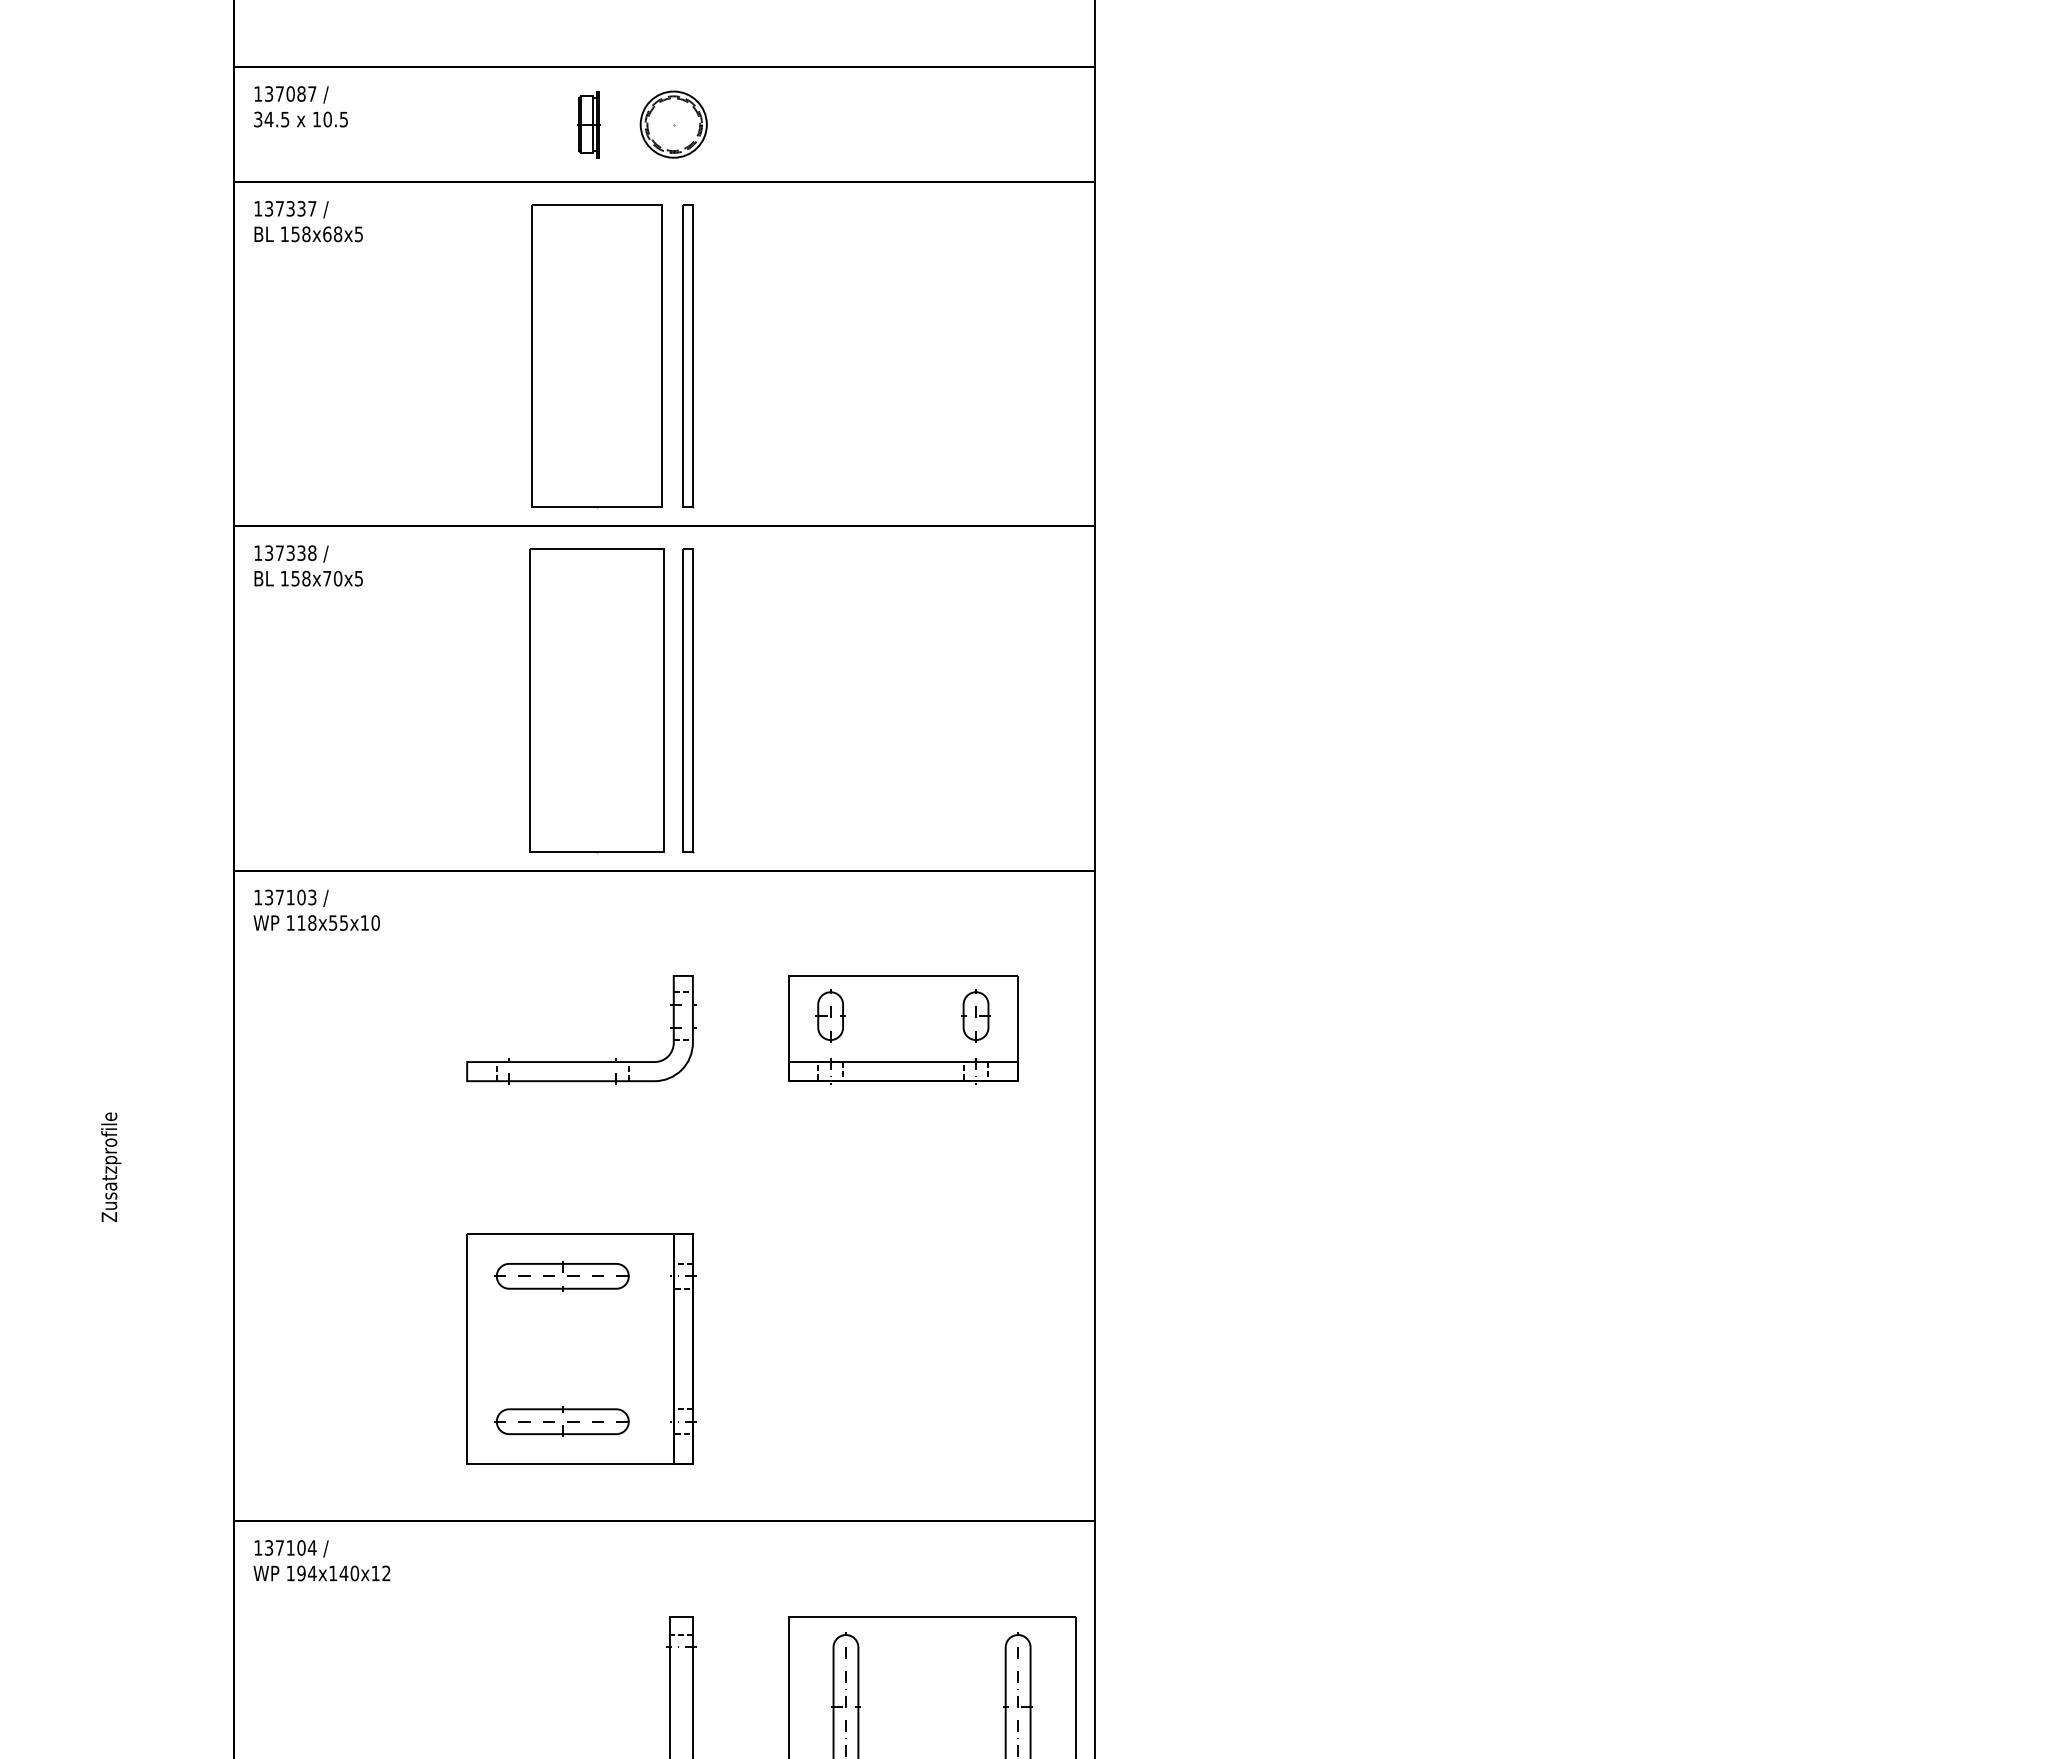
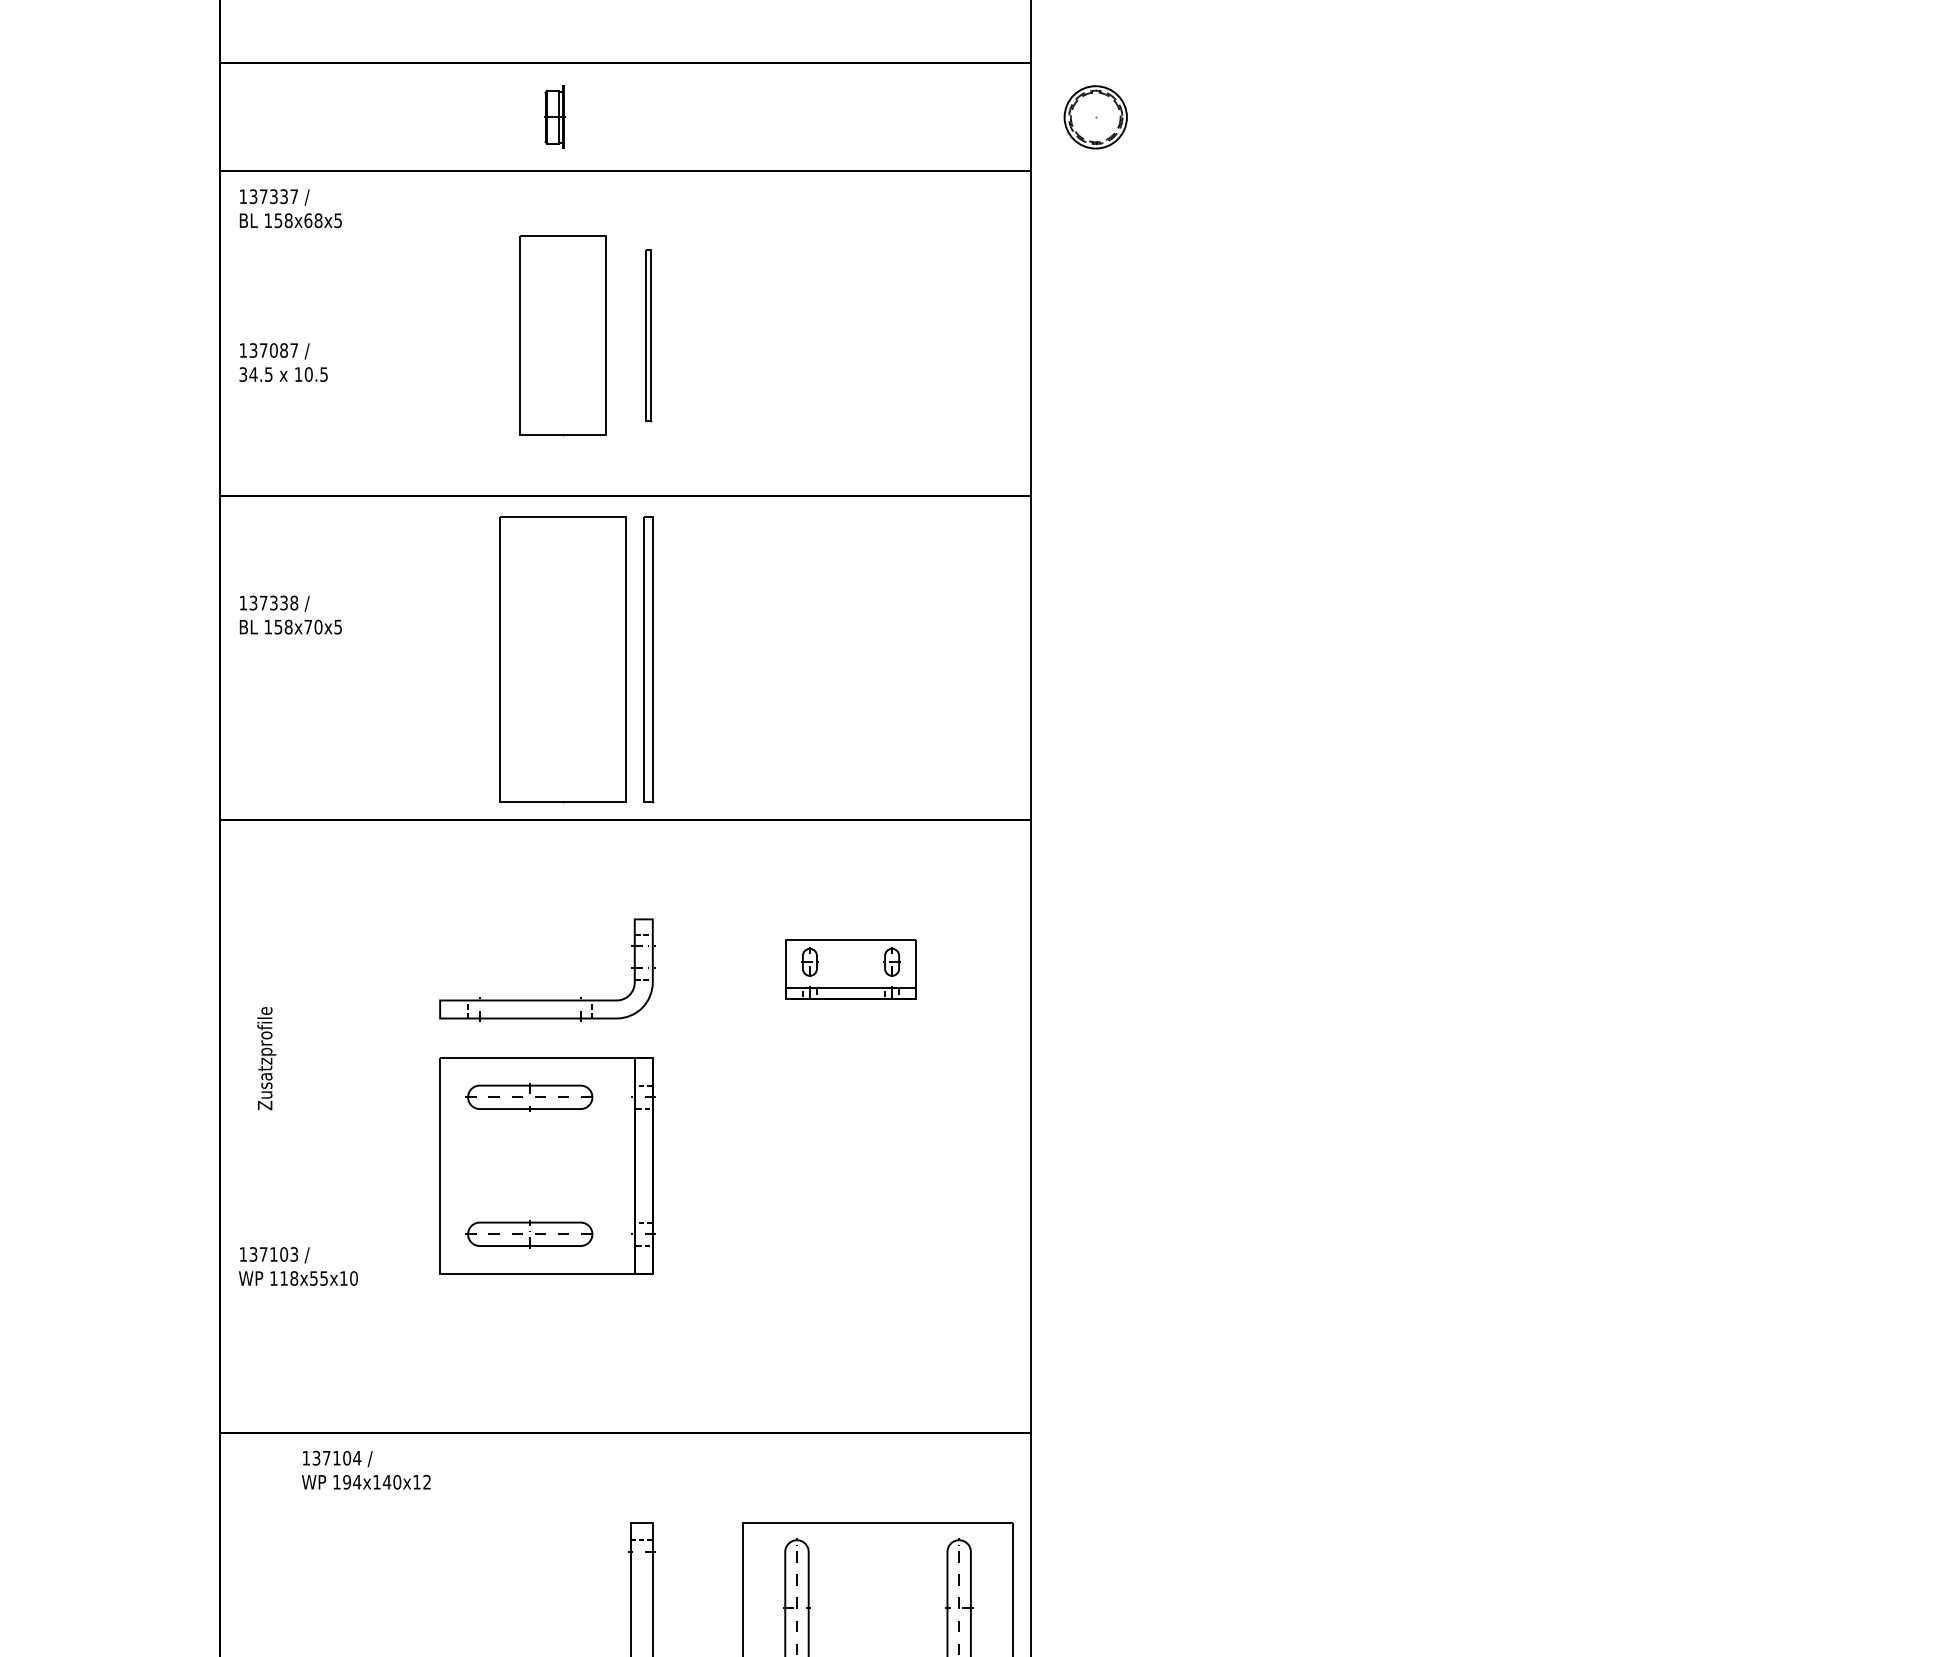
text: (300, 106) -> (283, 362), moved
part: (673, 124) -> (1095, 117), moved
part: (597, 356) -> (562, 335), size x0.7
part: (688, 356) -> (648, 335), size x0.6
text: (308, 565) -> (290, 614), moved
text: (316, 910) -> (298, 1266), moved
part: (902, 1029) -> (850, 969), size x0.6
text: (110, 1167) -> (266, 1058), moved
part: (581, 1348) -> (547, 1165), moved
text: (322, 1559) -> (366, 1469), moved

